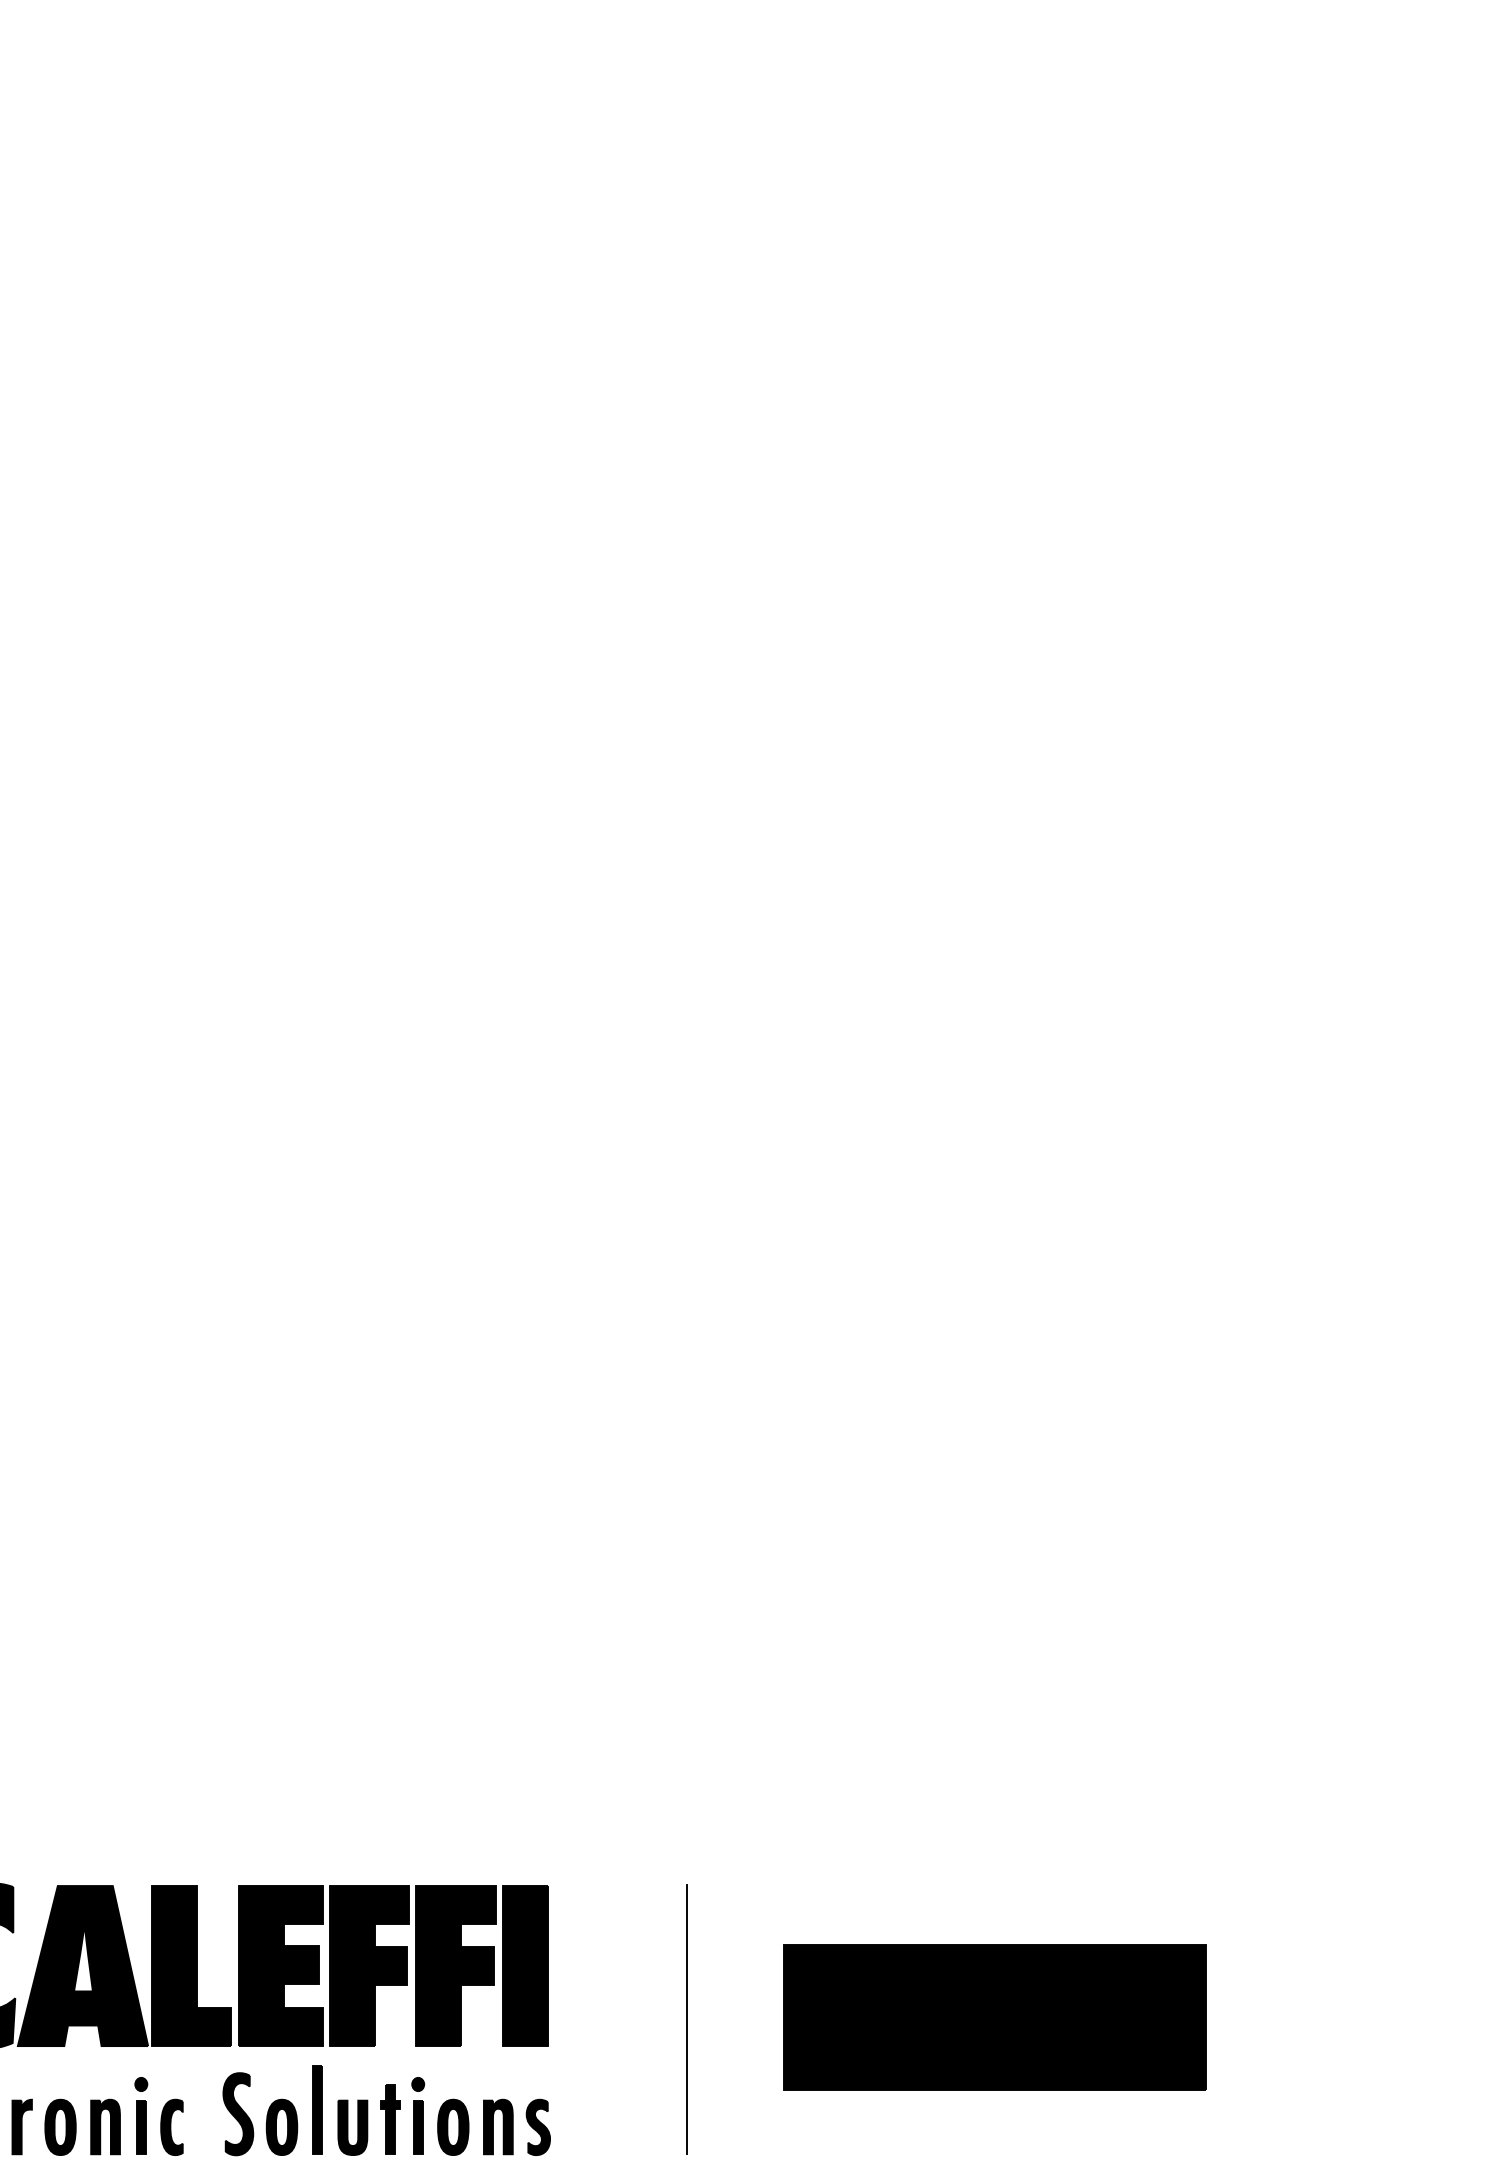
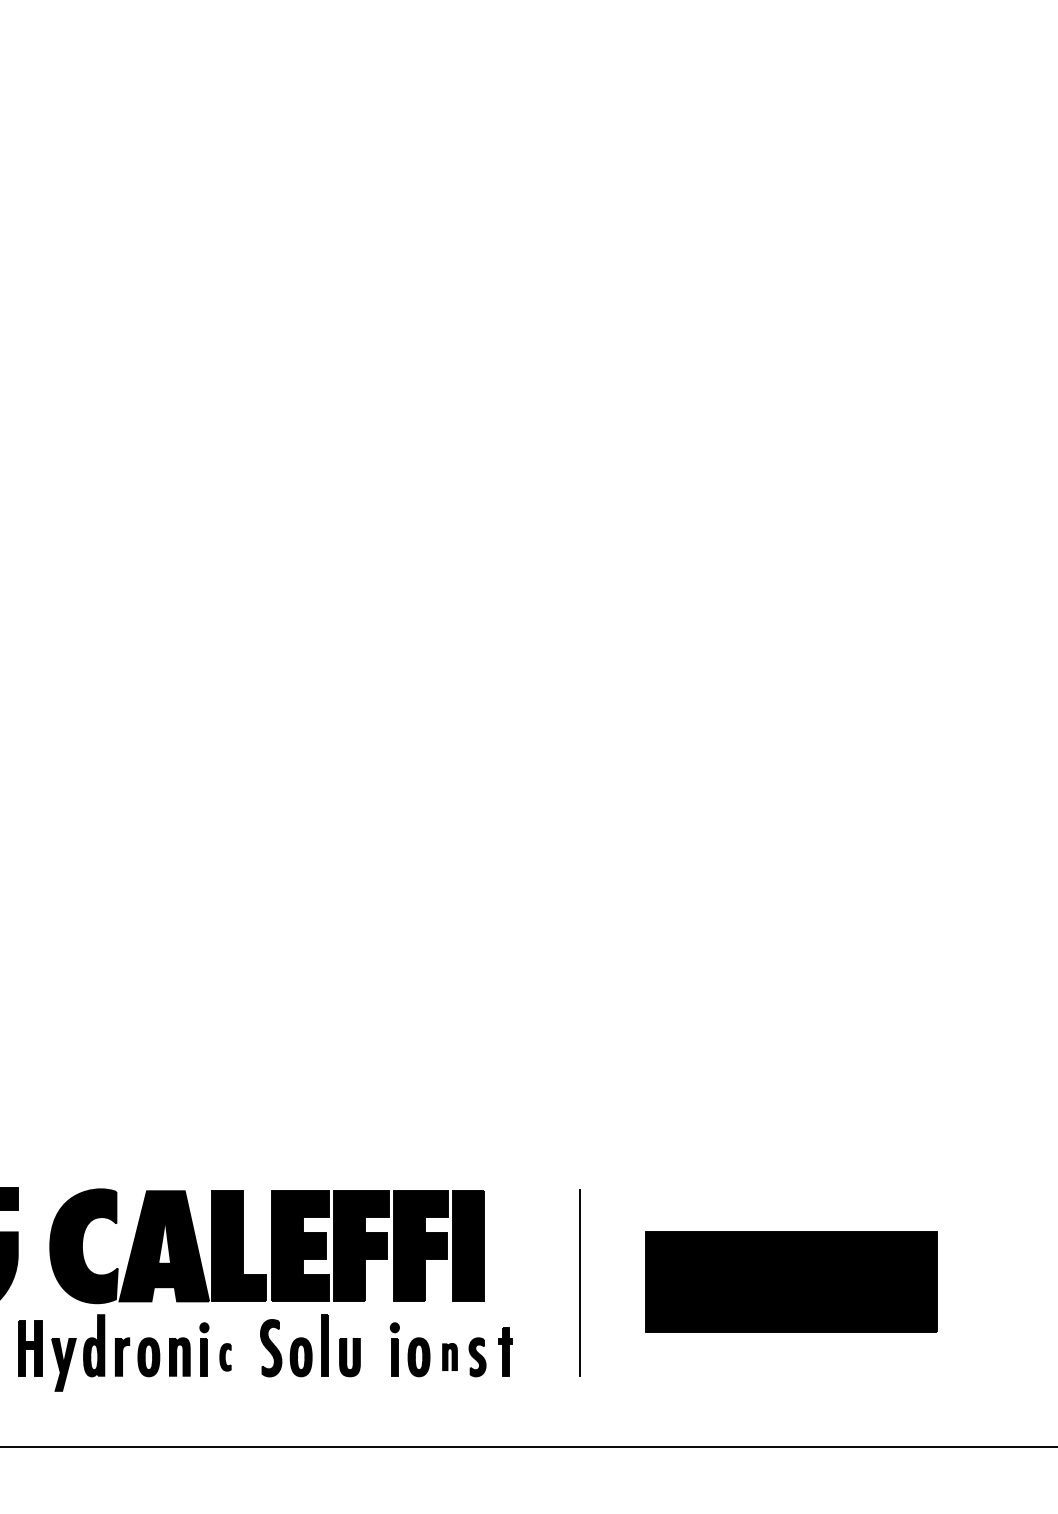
part: (390, 2118) -> (505, 1351), moved
part: (497, 2126) -> (449, 1356), size x0.7
part: (171, 2127) -> (225, 1357), size x0.7

